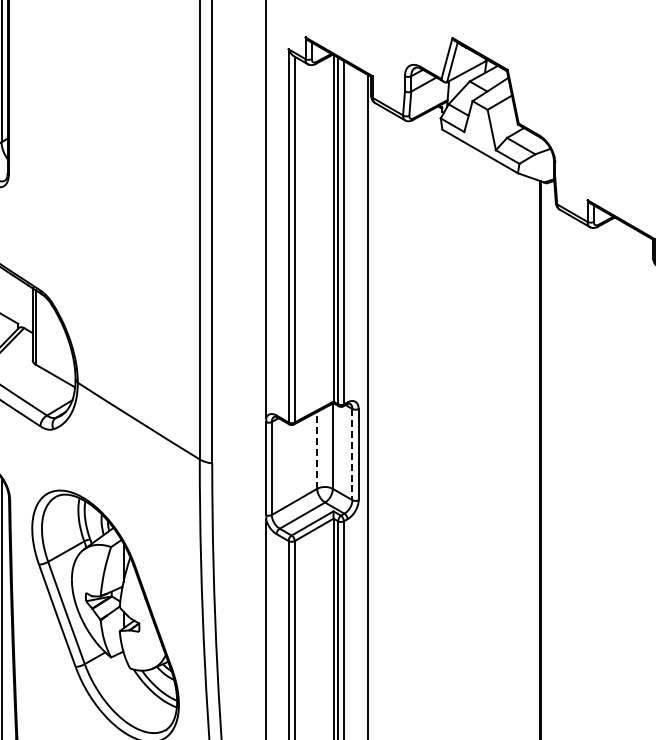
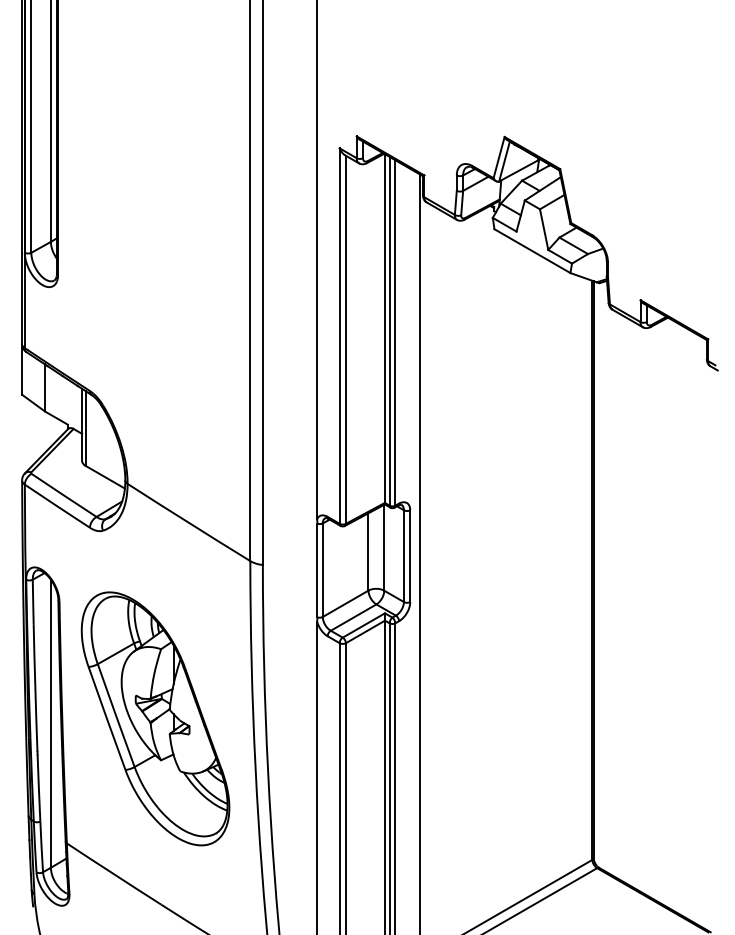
line: (317, 449) -> (368, 551), dashed -> solid
line: (352, 454) -> (403, 556), dashed -> solid

